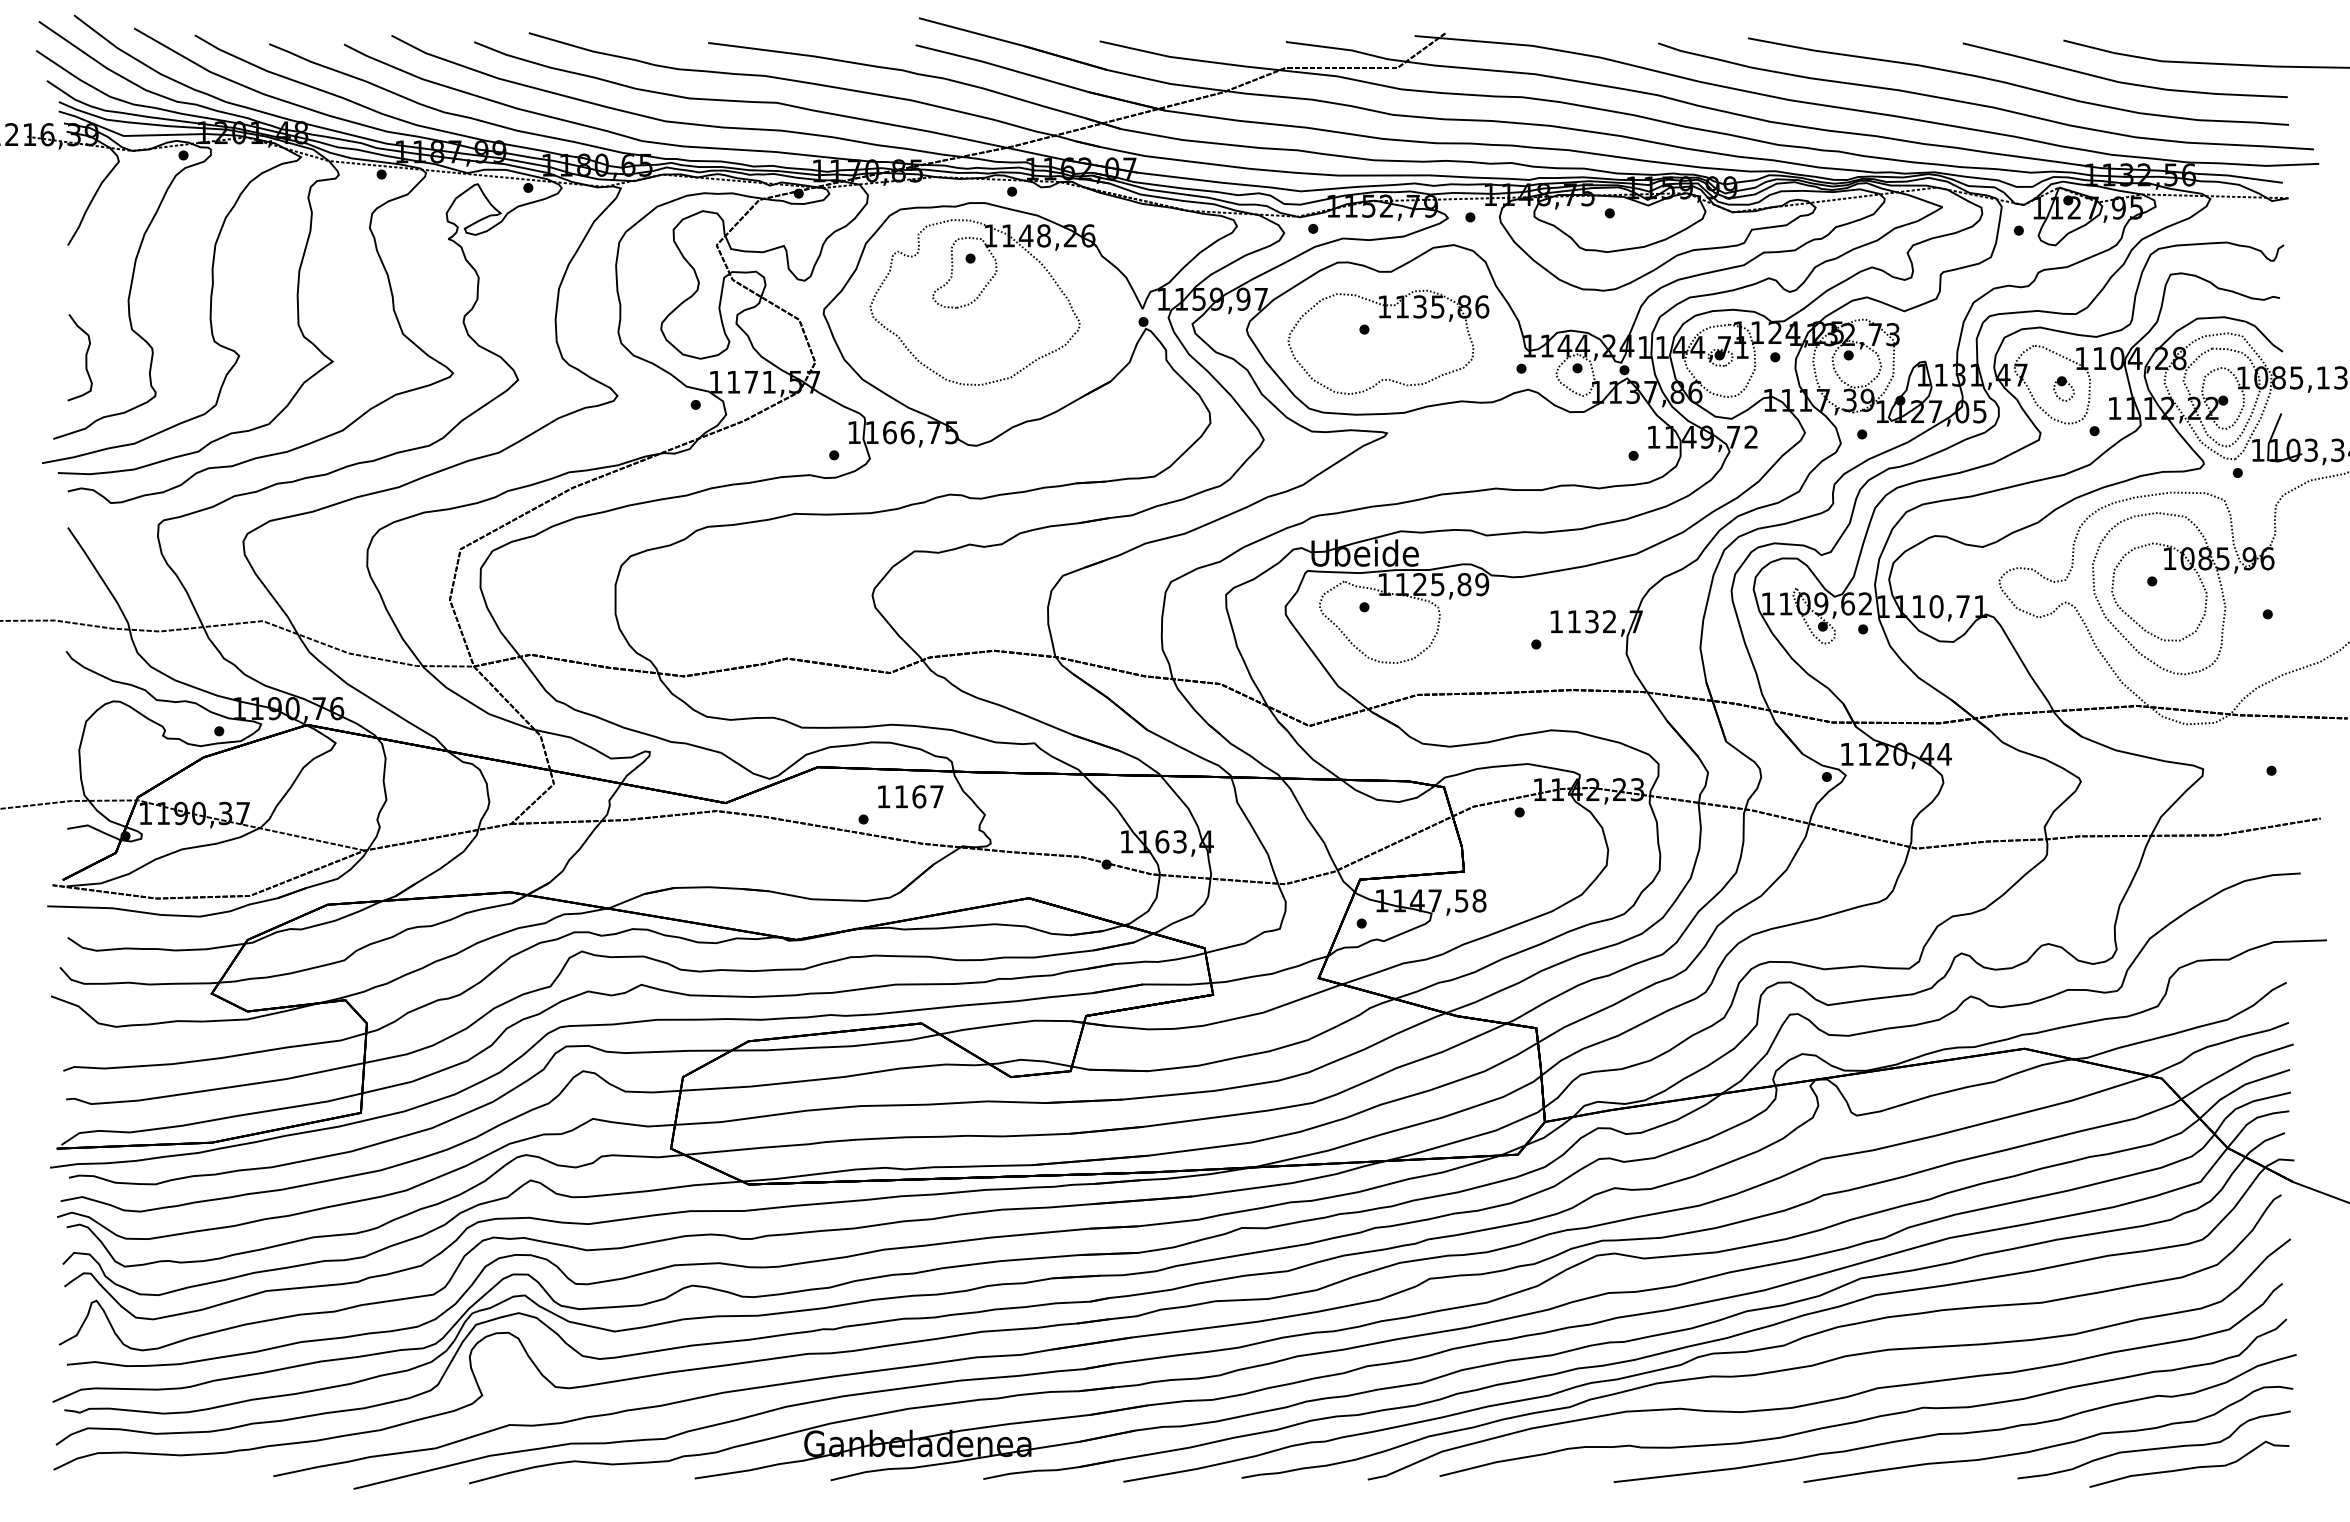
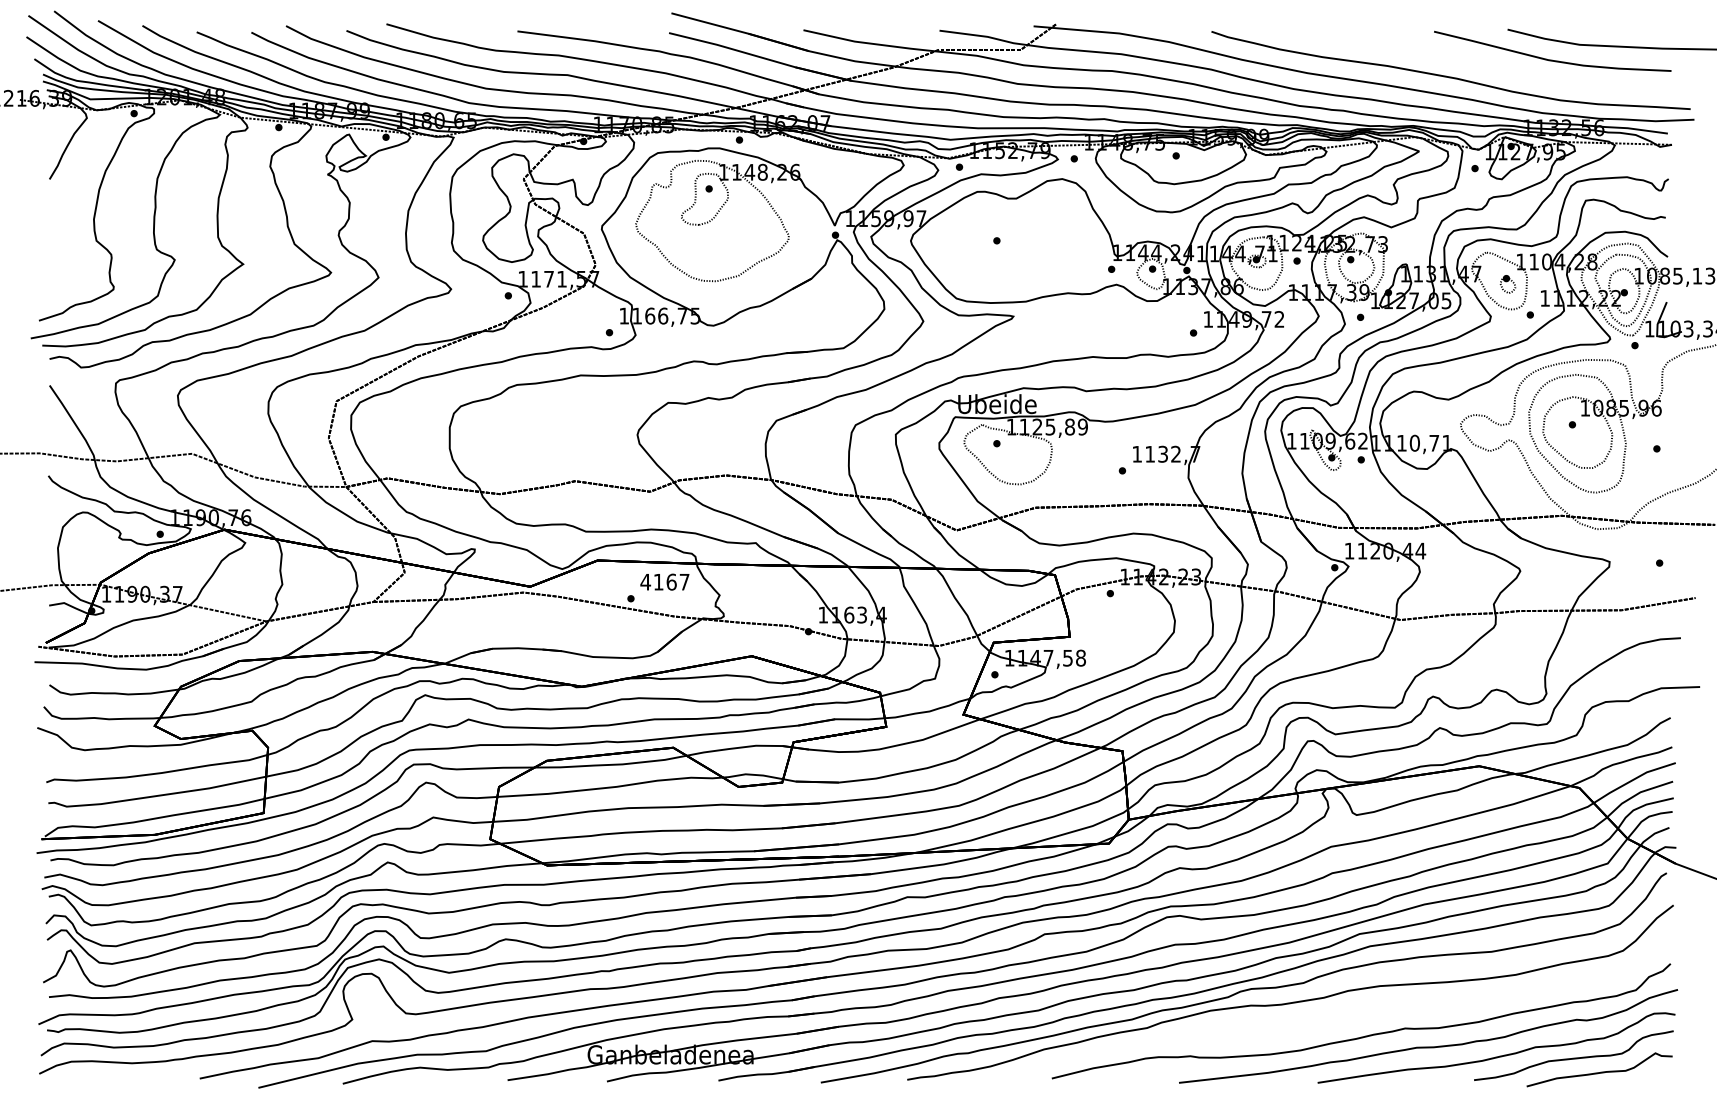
curve: (2017, 84) -> (1474, 61), removed
part: (1388, 318) -> (1014, 232), removed
curve: (85, 357) -> (62, 261), removed
text: (883, 796) -> (645, 581), 1167 -> 4167
curve: (1828, 1399) -> (1335, 1022), removed

